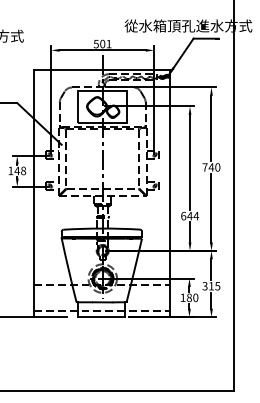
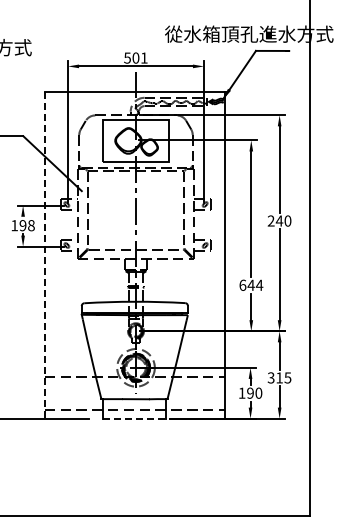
text: (204, 167) -> (270, 220), 740 -> 240
text: (16, 170) -> (22, 225), 148 -> 198
line: (33, 193) -> (44, 255), solid -> dashed
text: (189, 297) -> (250, 392), 180 -> 190
line: (101, 316) -> (134, 418), solid -> dashed

